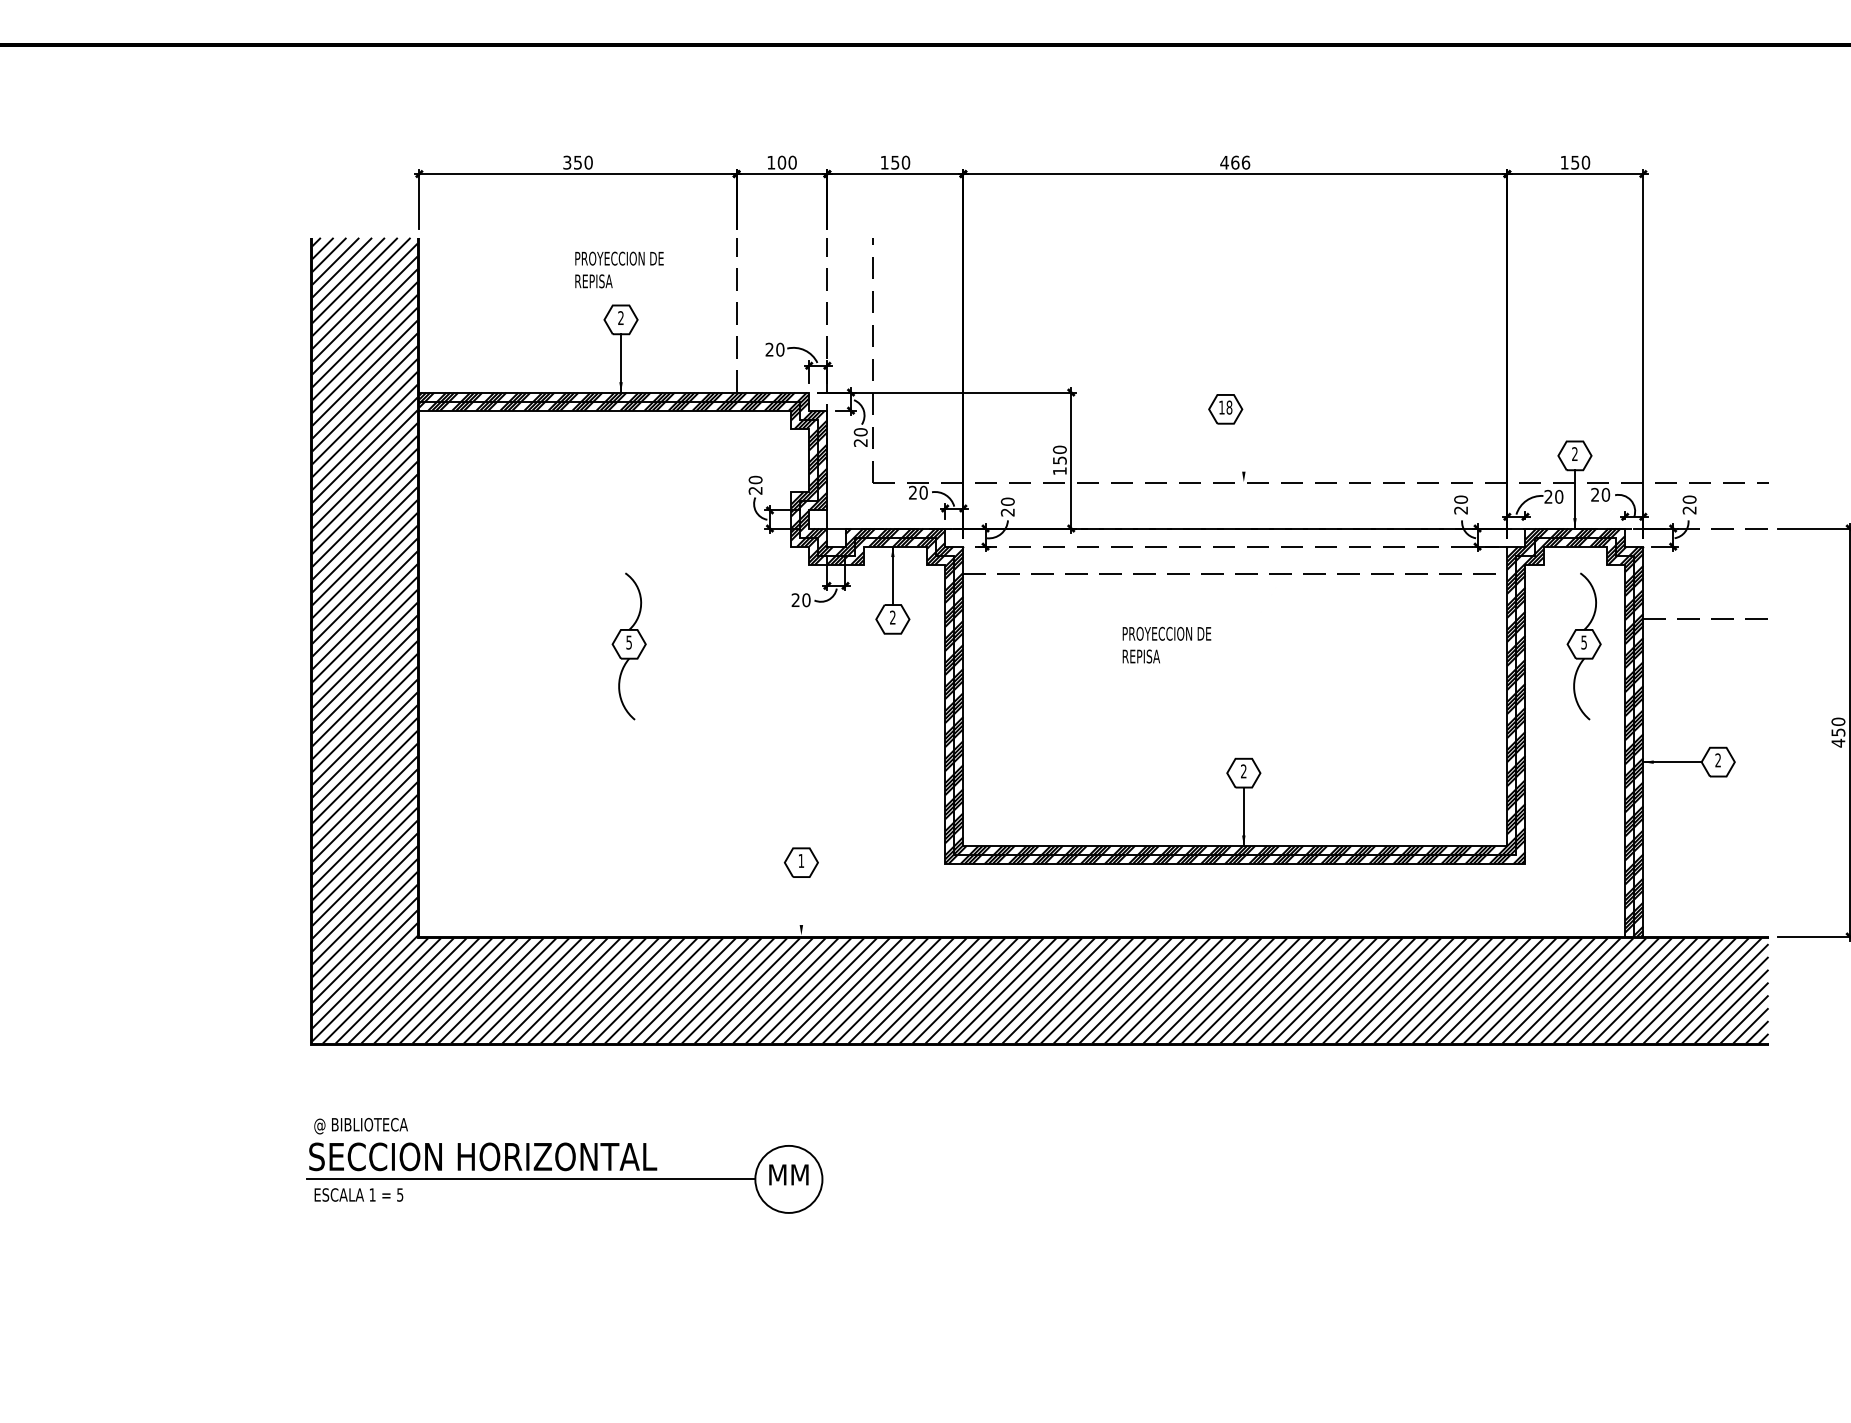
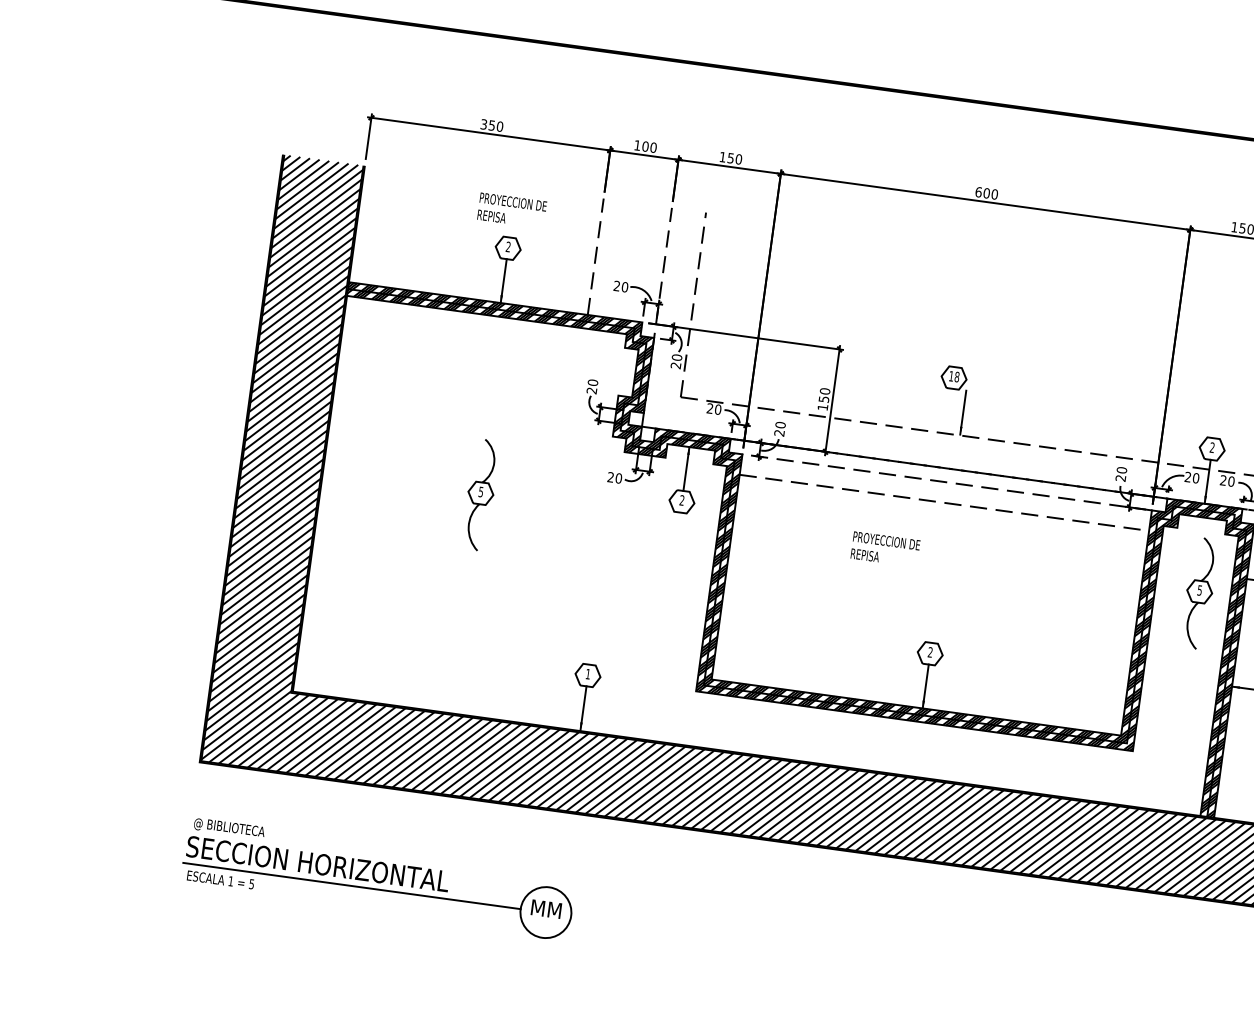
text: (1235, 162) -> (986, 193), 466 -> 600
line: (1243, 452) -> (963, 412), added
line: (801, 906) -> (583, 708), added

